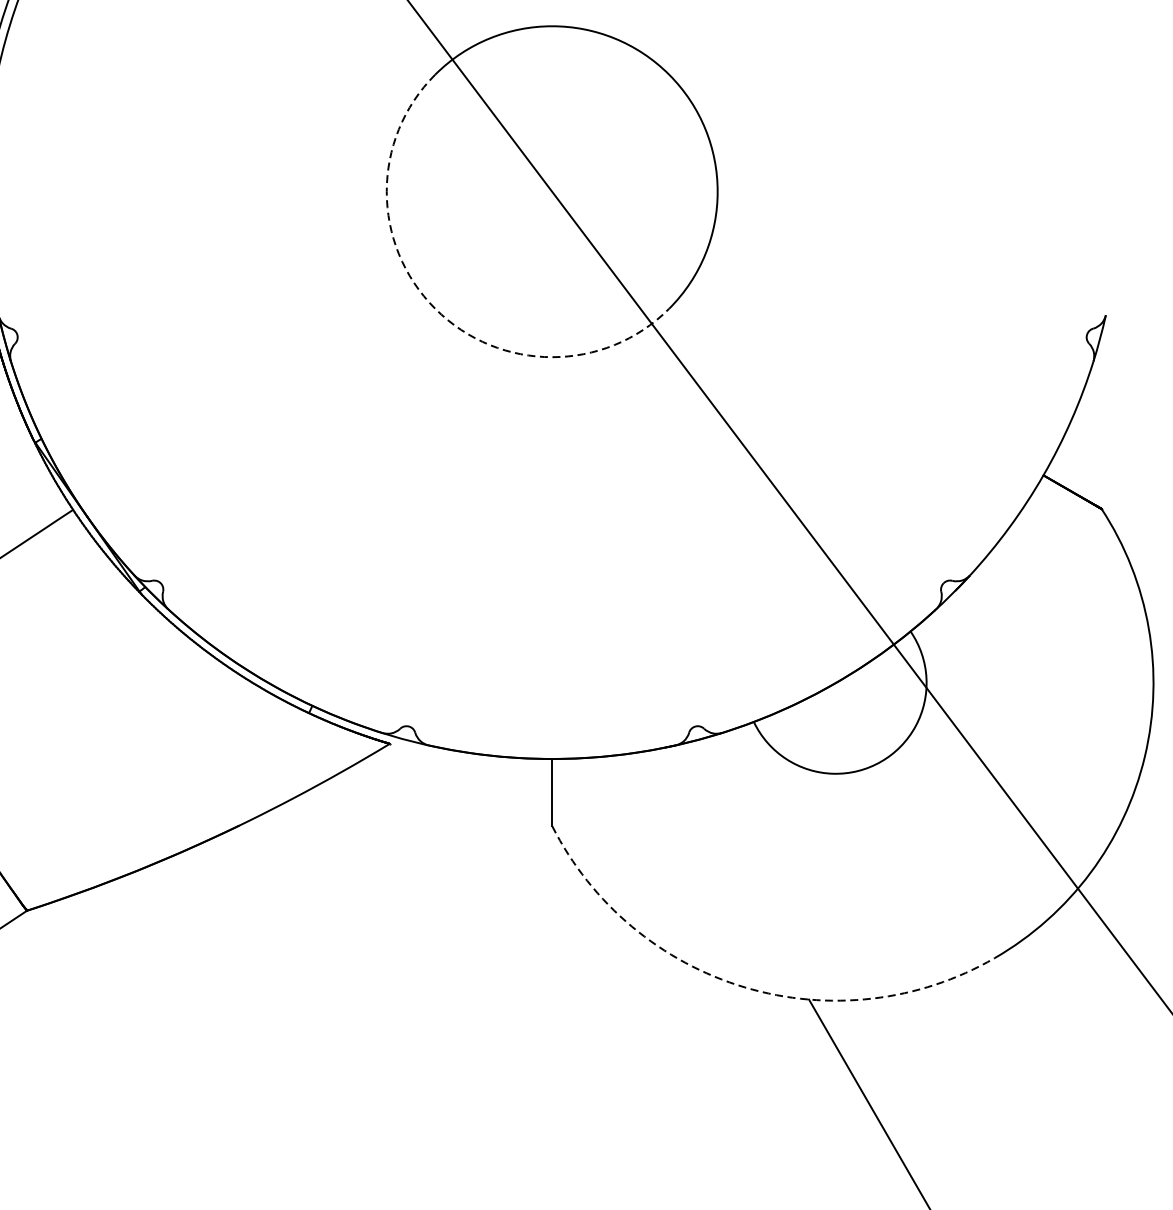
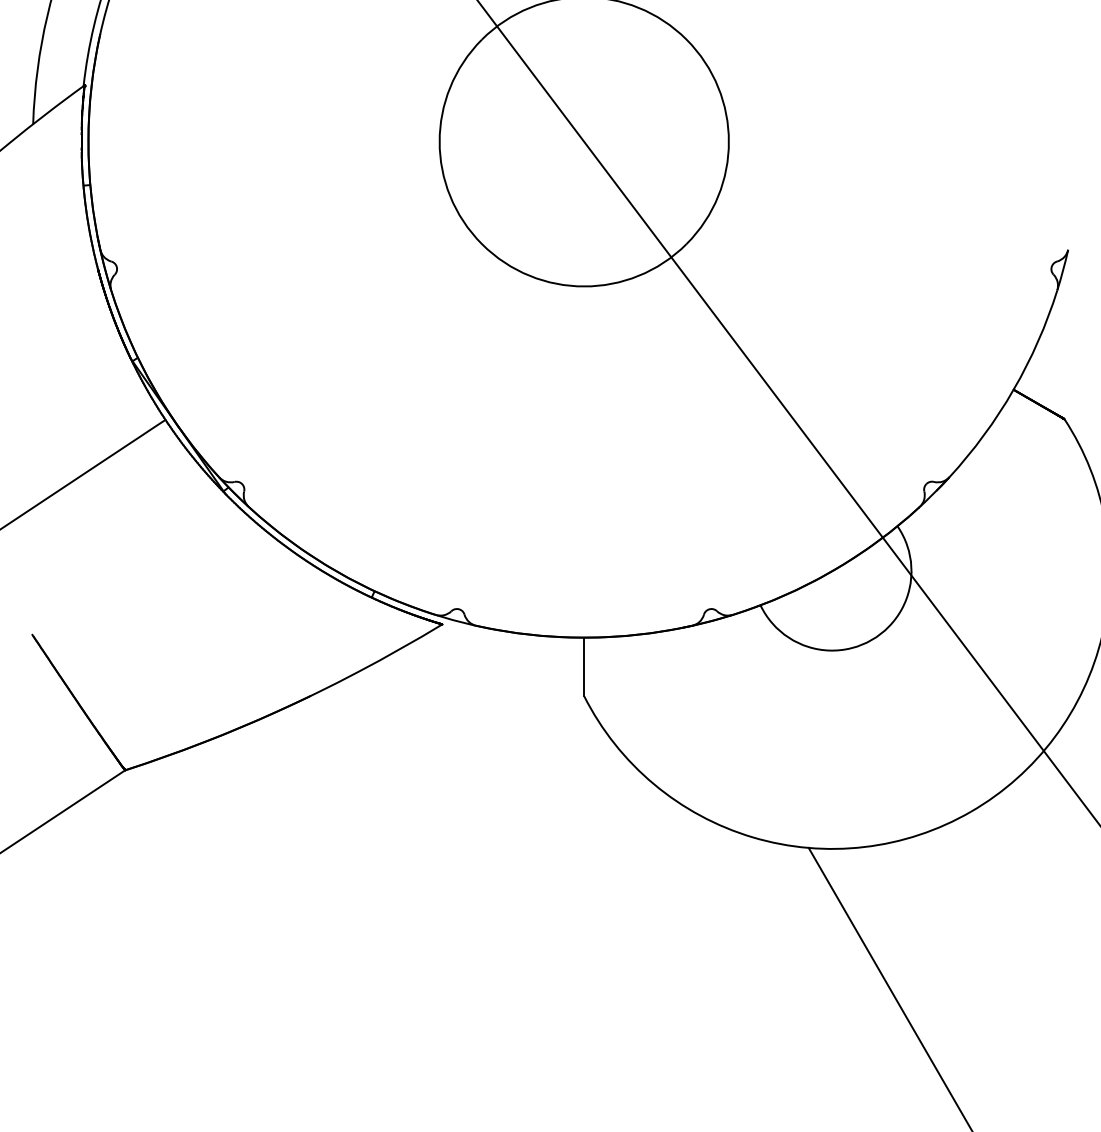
arc: (435, 309) -> (482, 244), dashed -> solid
arc: (744, 987) -> (752, 837), dashed -> solid

